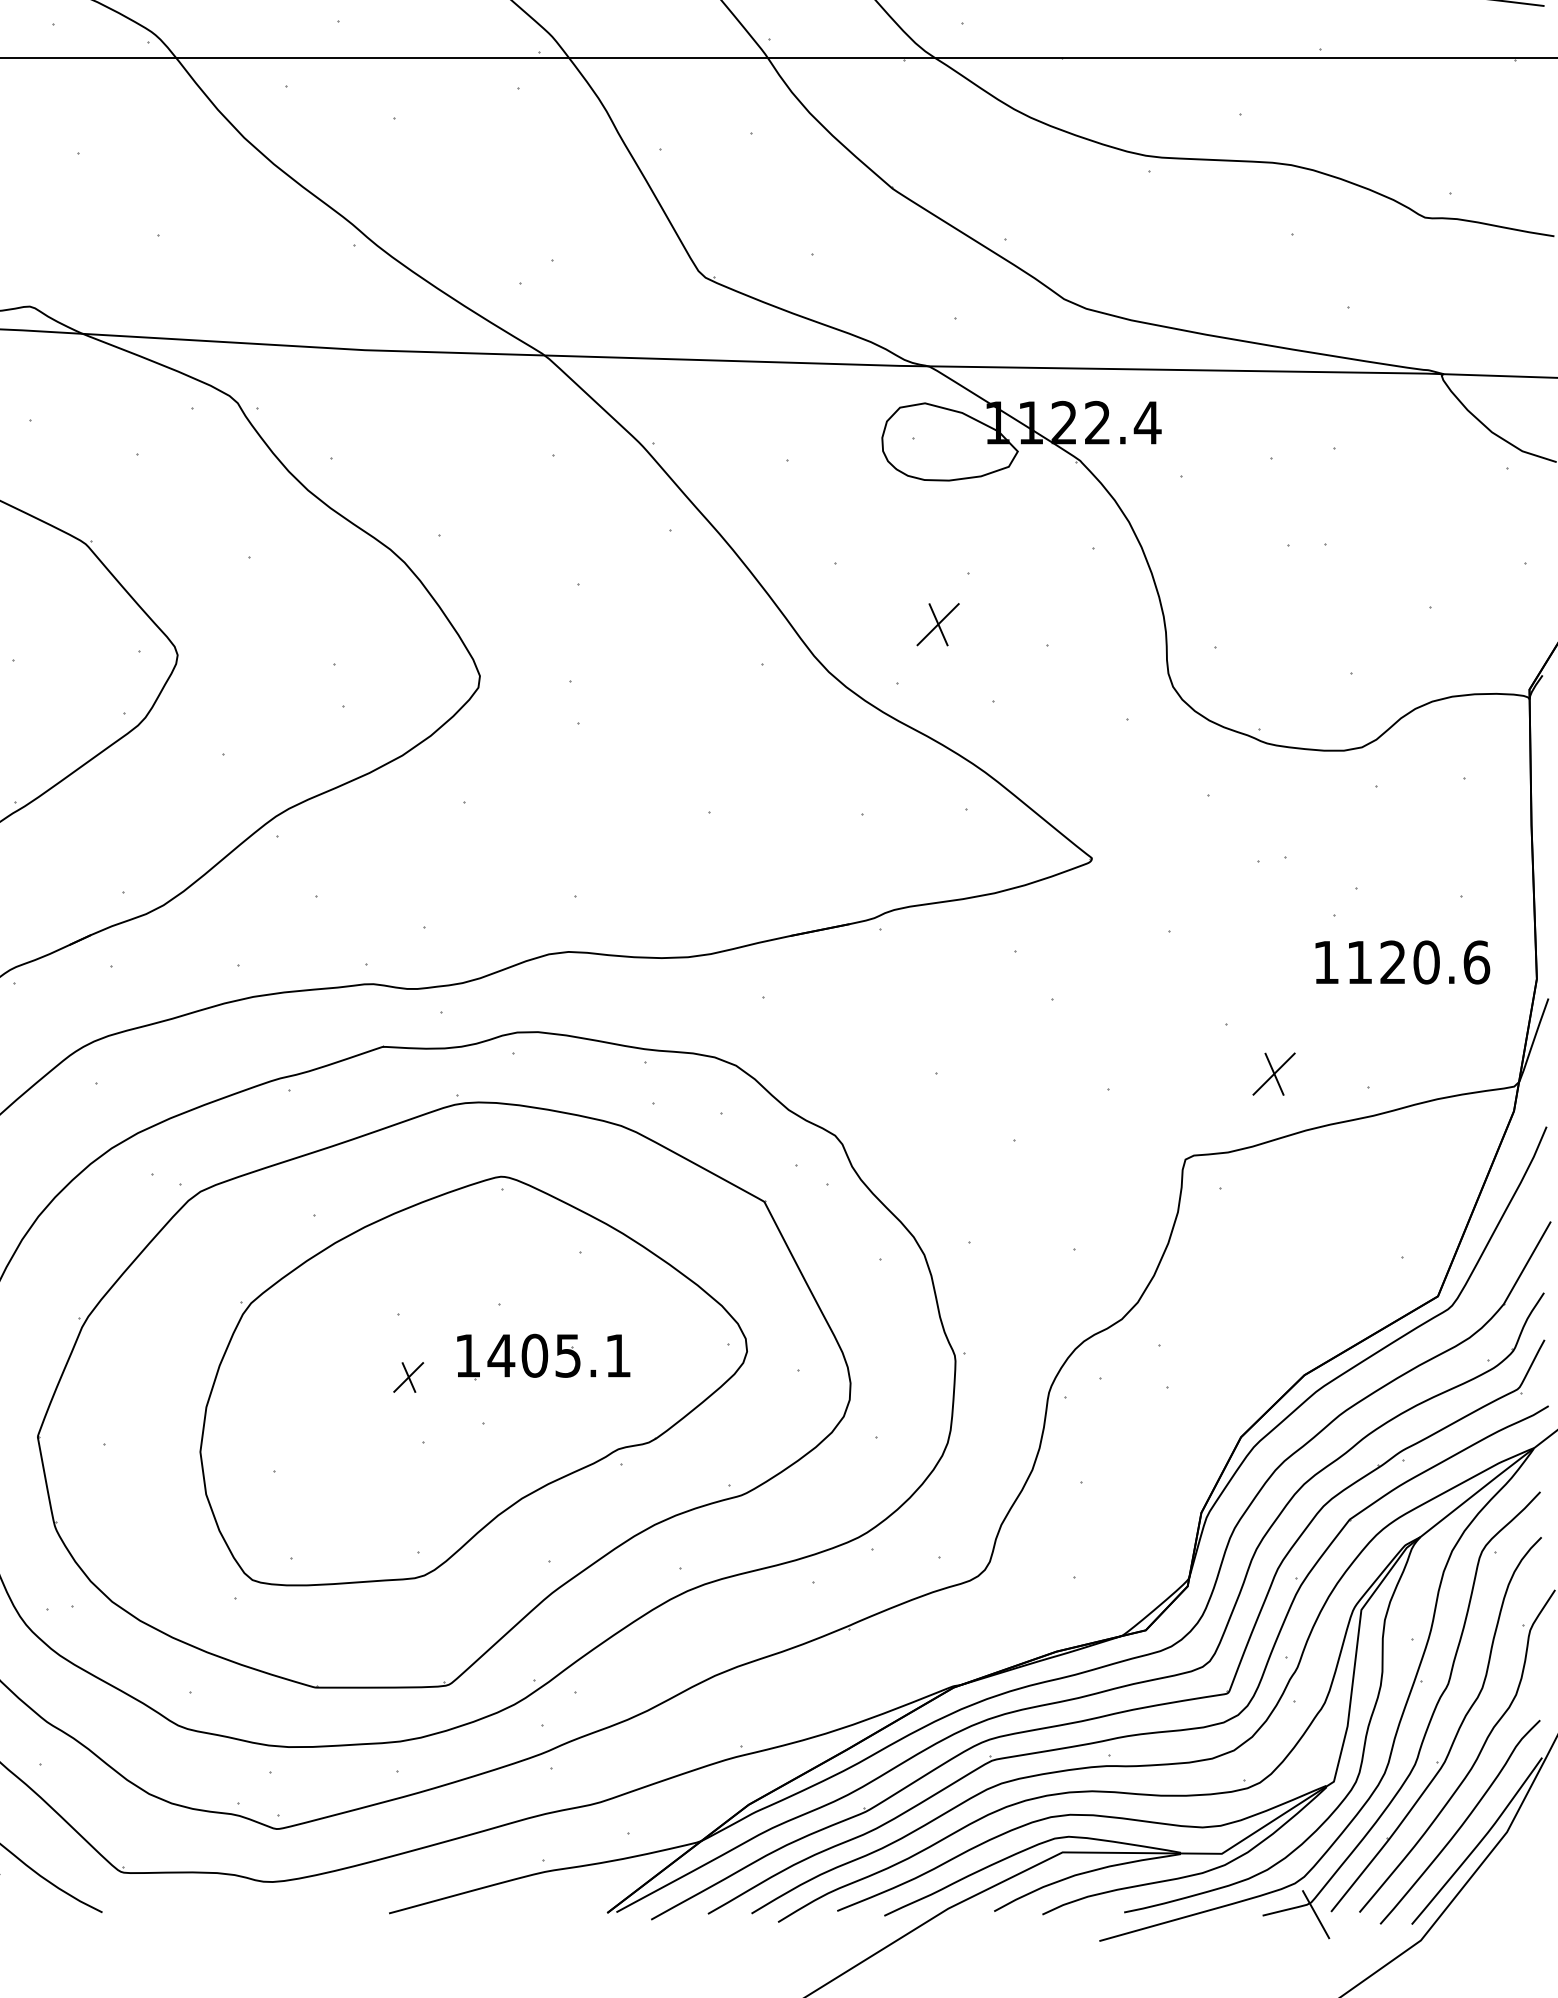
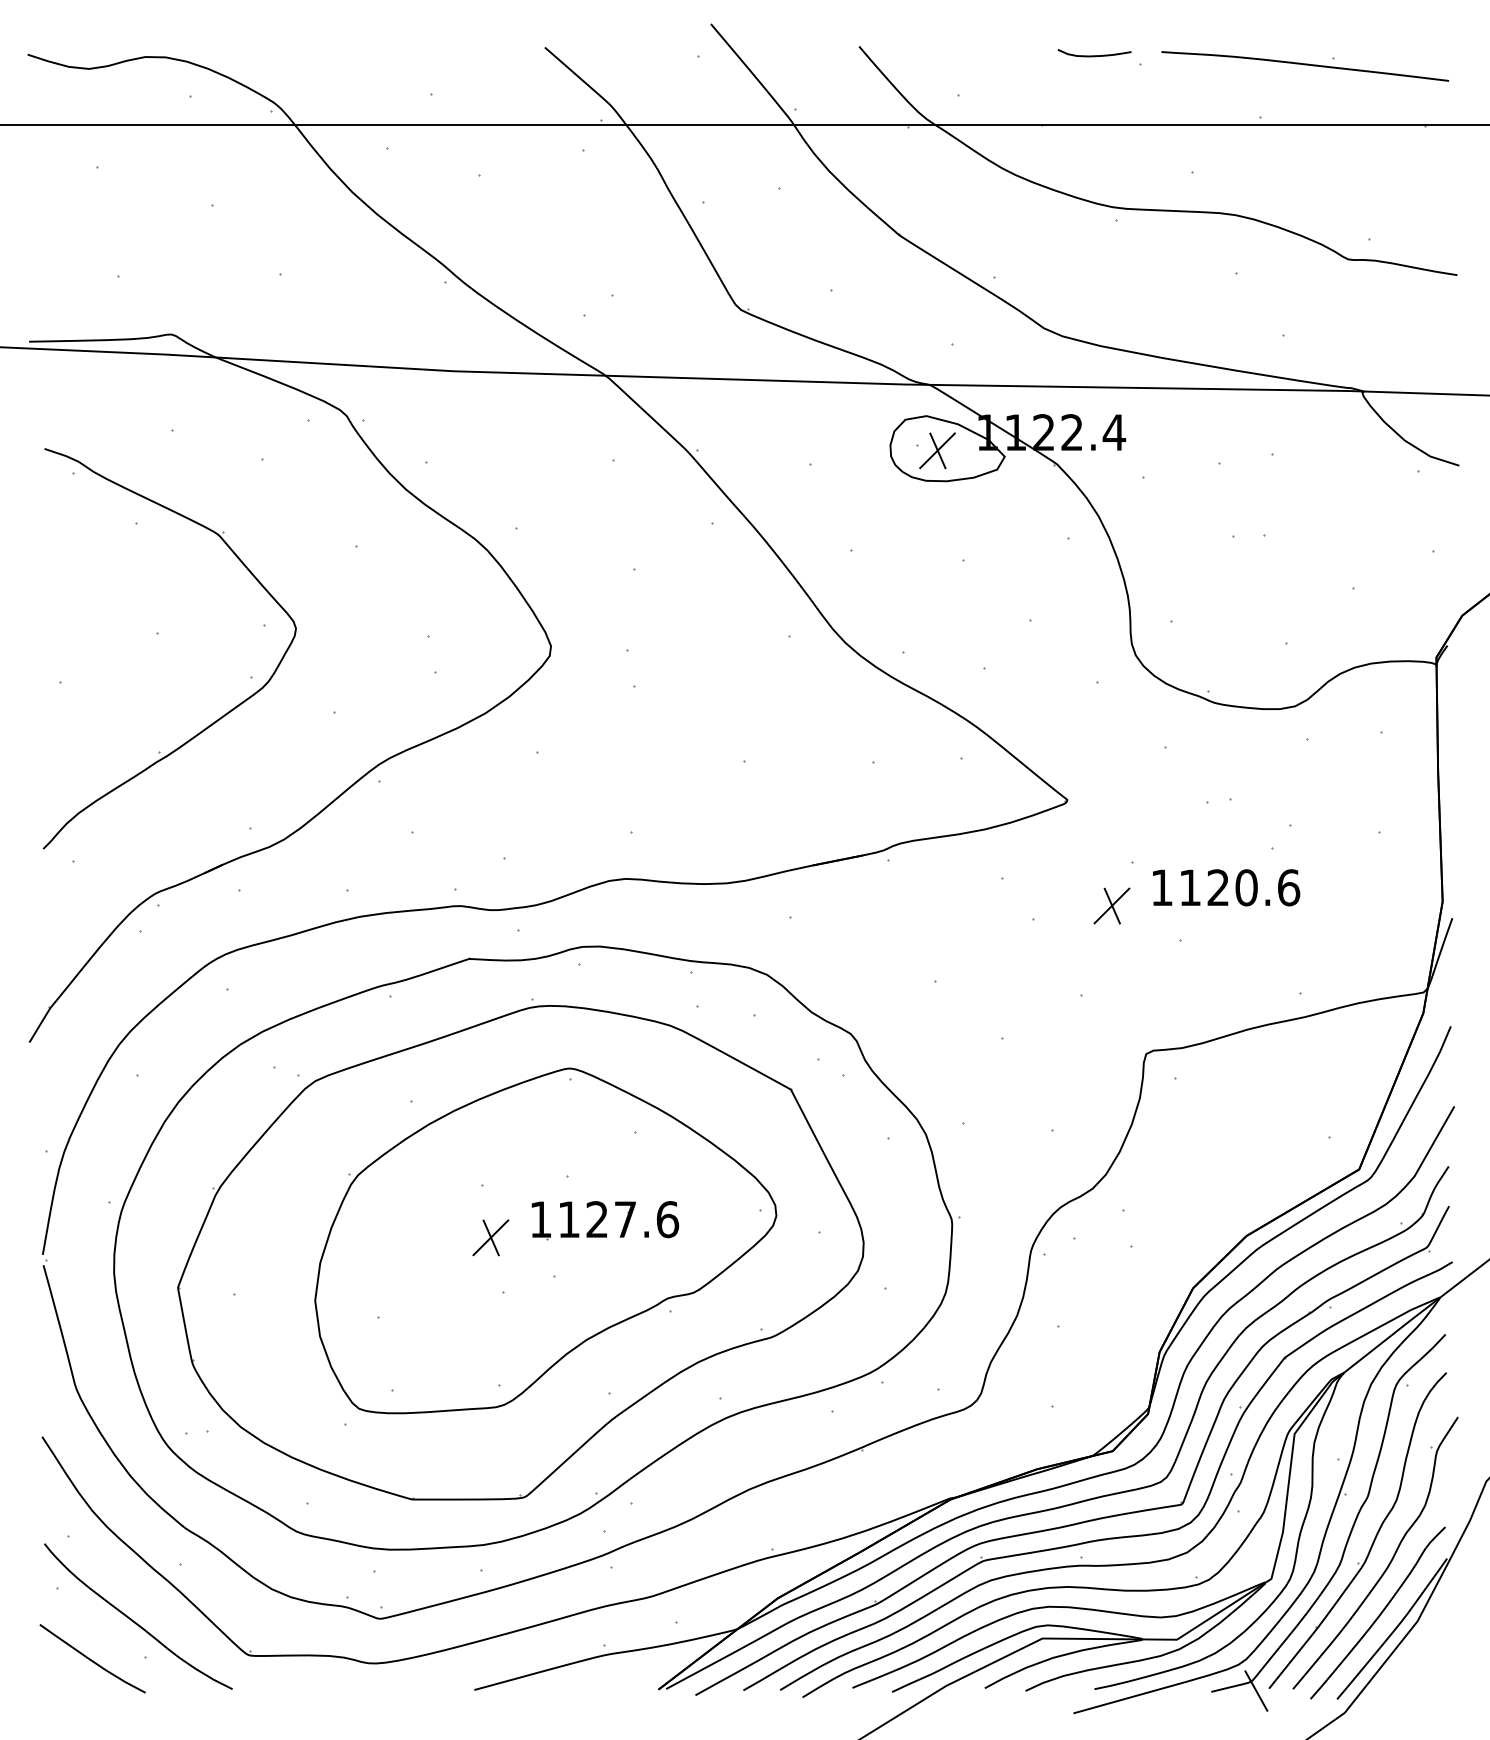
part: (938, 624) -> (937, 450), moved
text: (1402, 962) -> (1226, 887), moved
part: (1273, 1073) -> (1111, 905), moved
text: (559, 1355) -> (618, 1219), 1405.1 -> 1127.6
part: (408, 1377) -> (490, 1237), size x1.43

